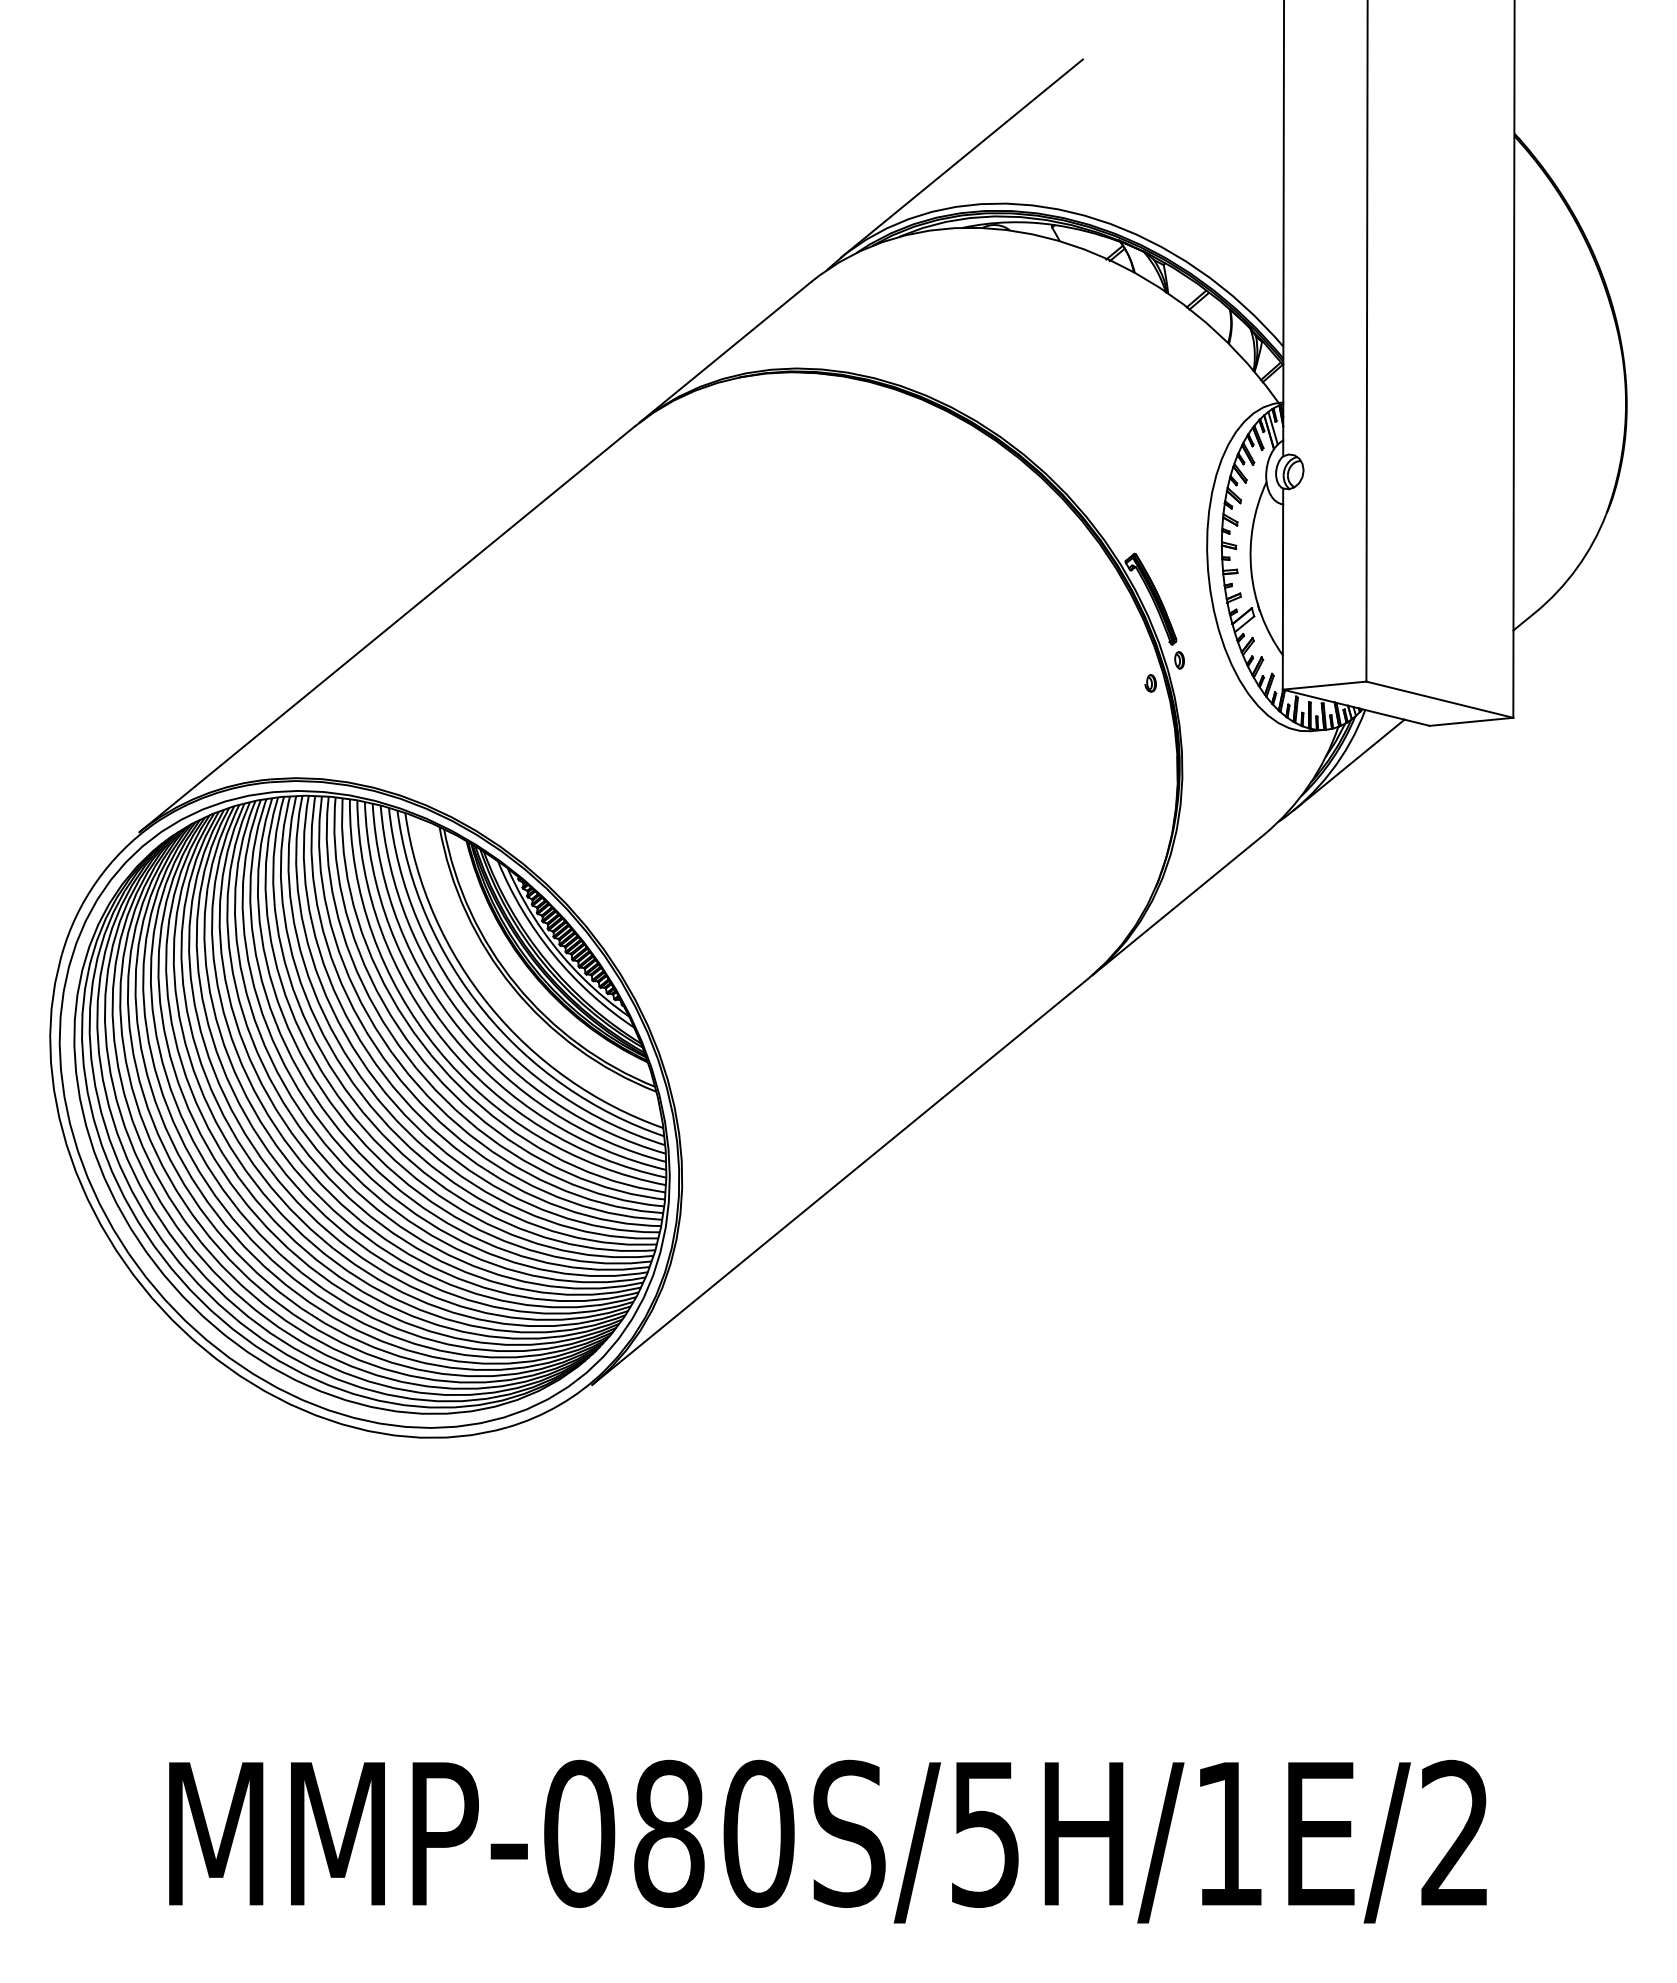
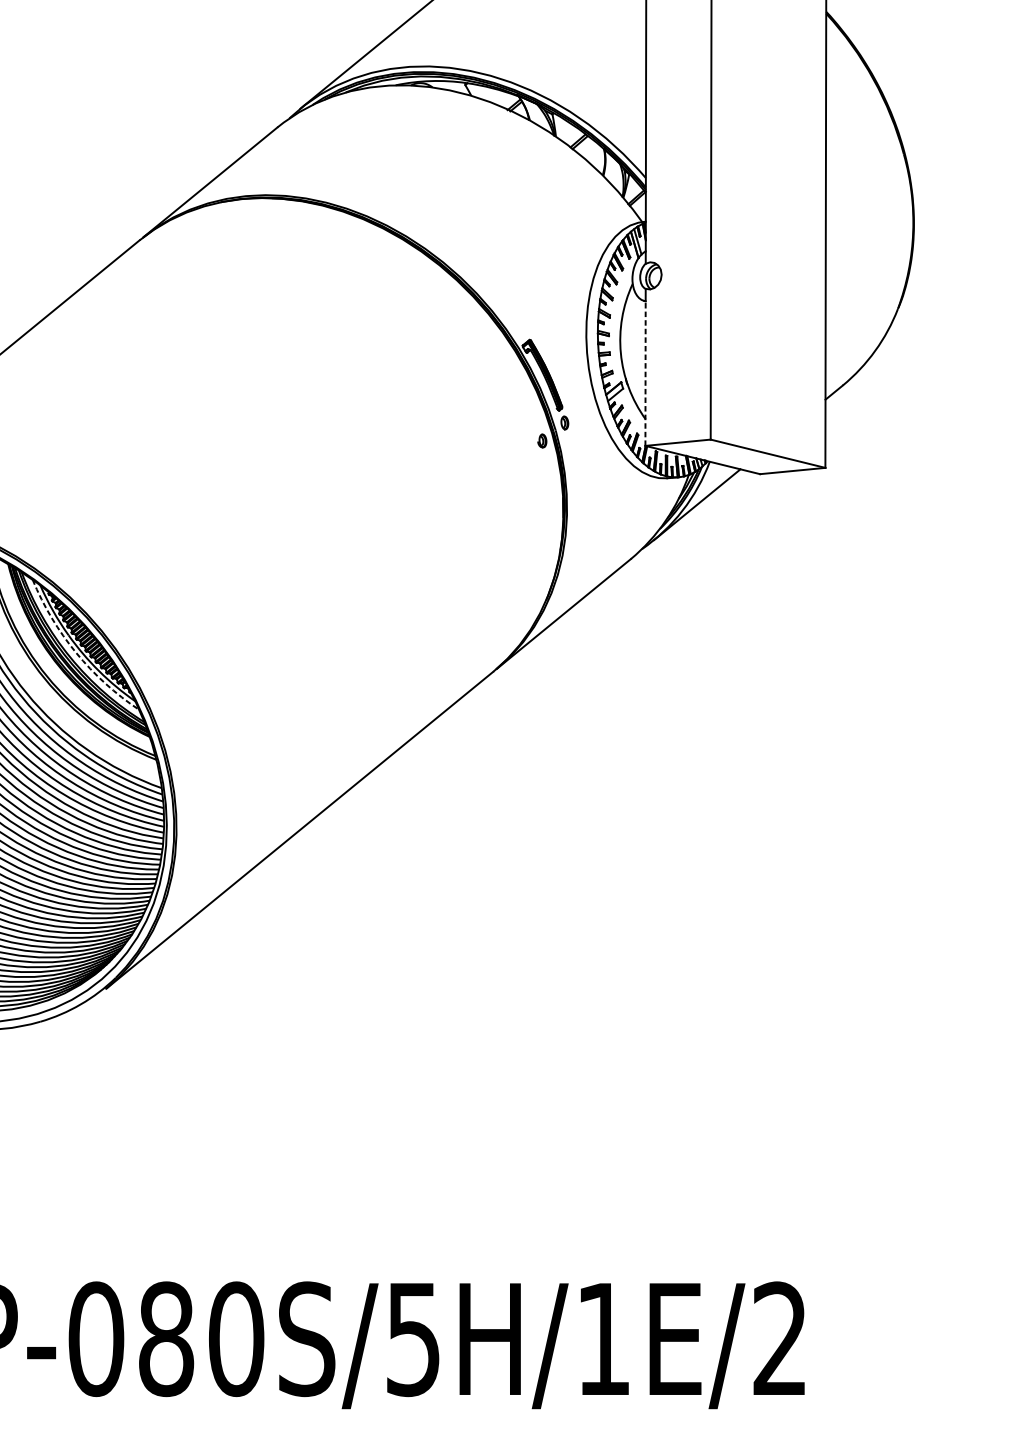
line: (1282, 597) -> (645, 373), solid -> dashed
arc: (553, 954) -> (76, 652), solid -> dashed

